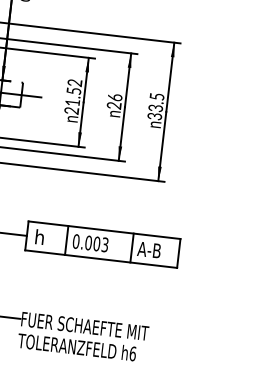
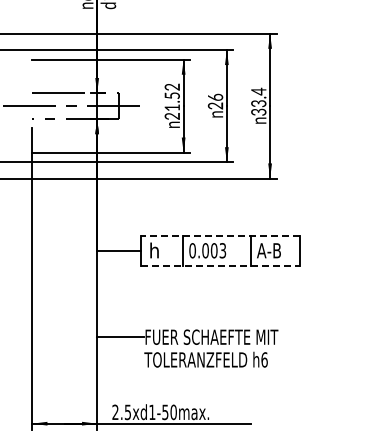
text: (156, 96) -> (258, 91), 33.5 -> 33.4
line: (103, 229) -> (219, 235), solid -> dashed
line: (101, 258) -> (220, 265), solid -> dashed

